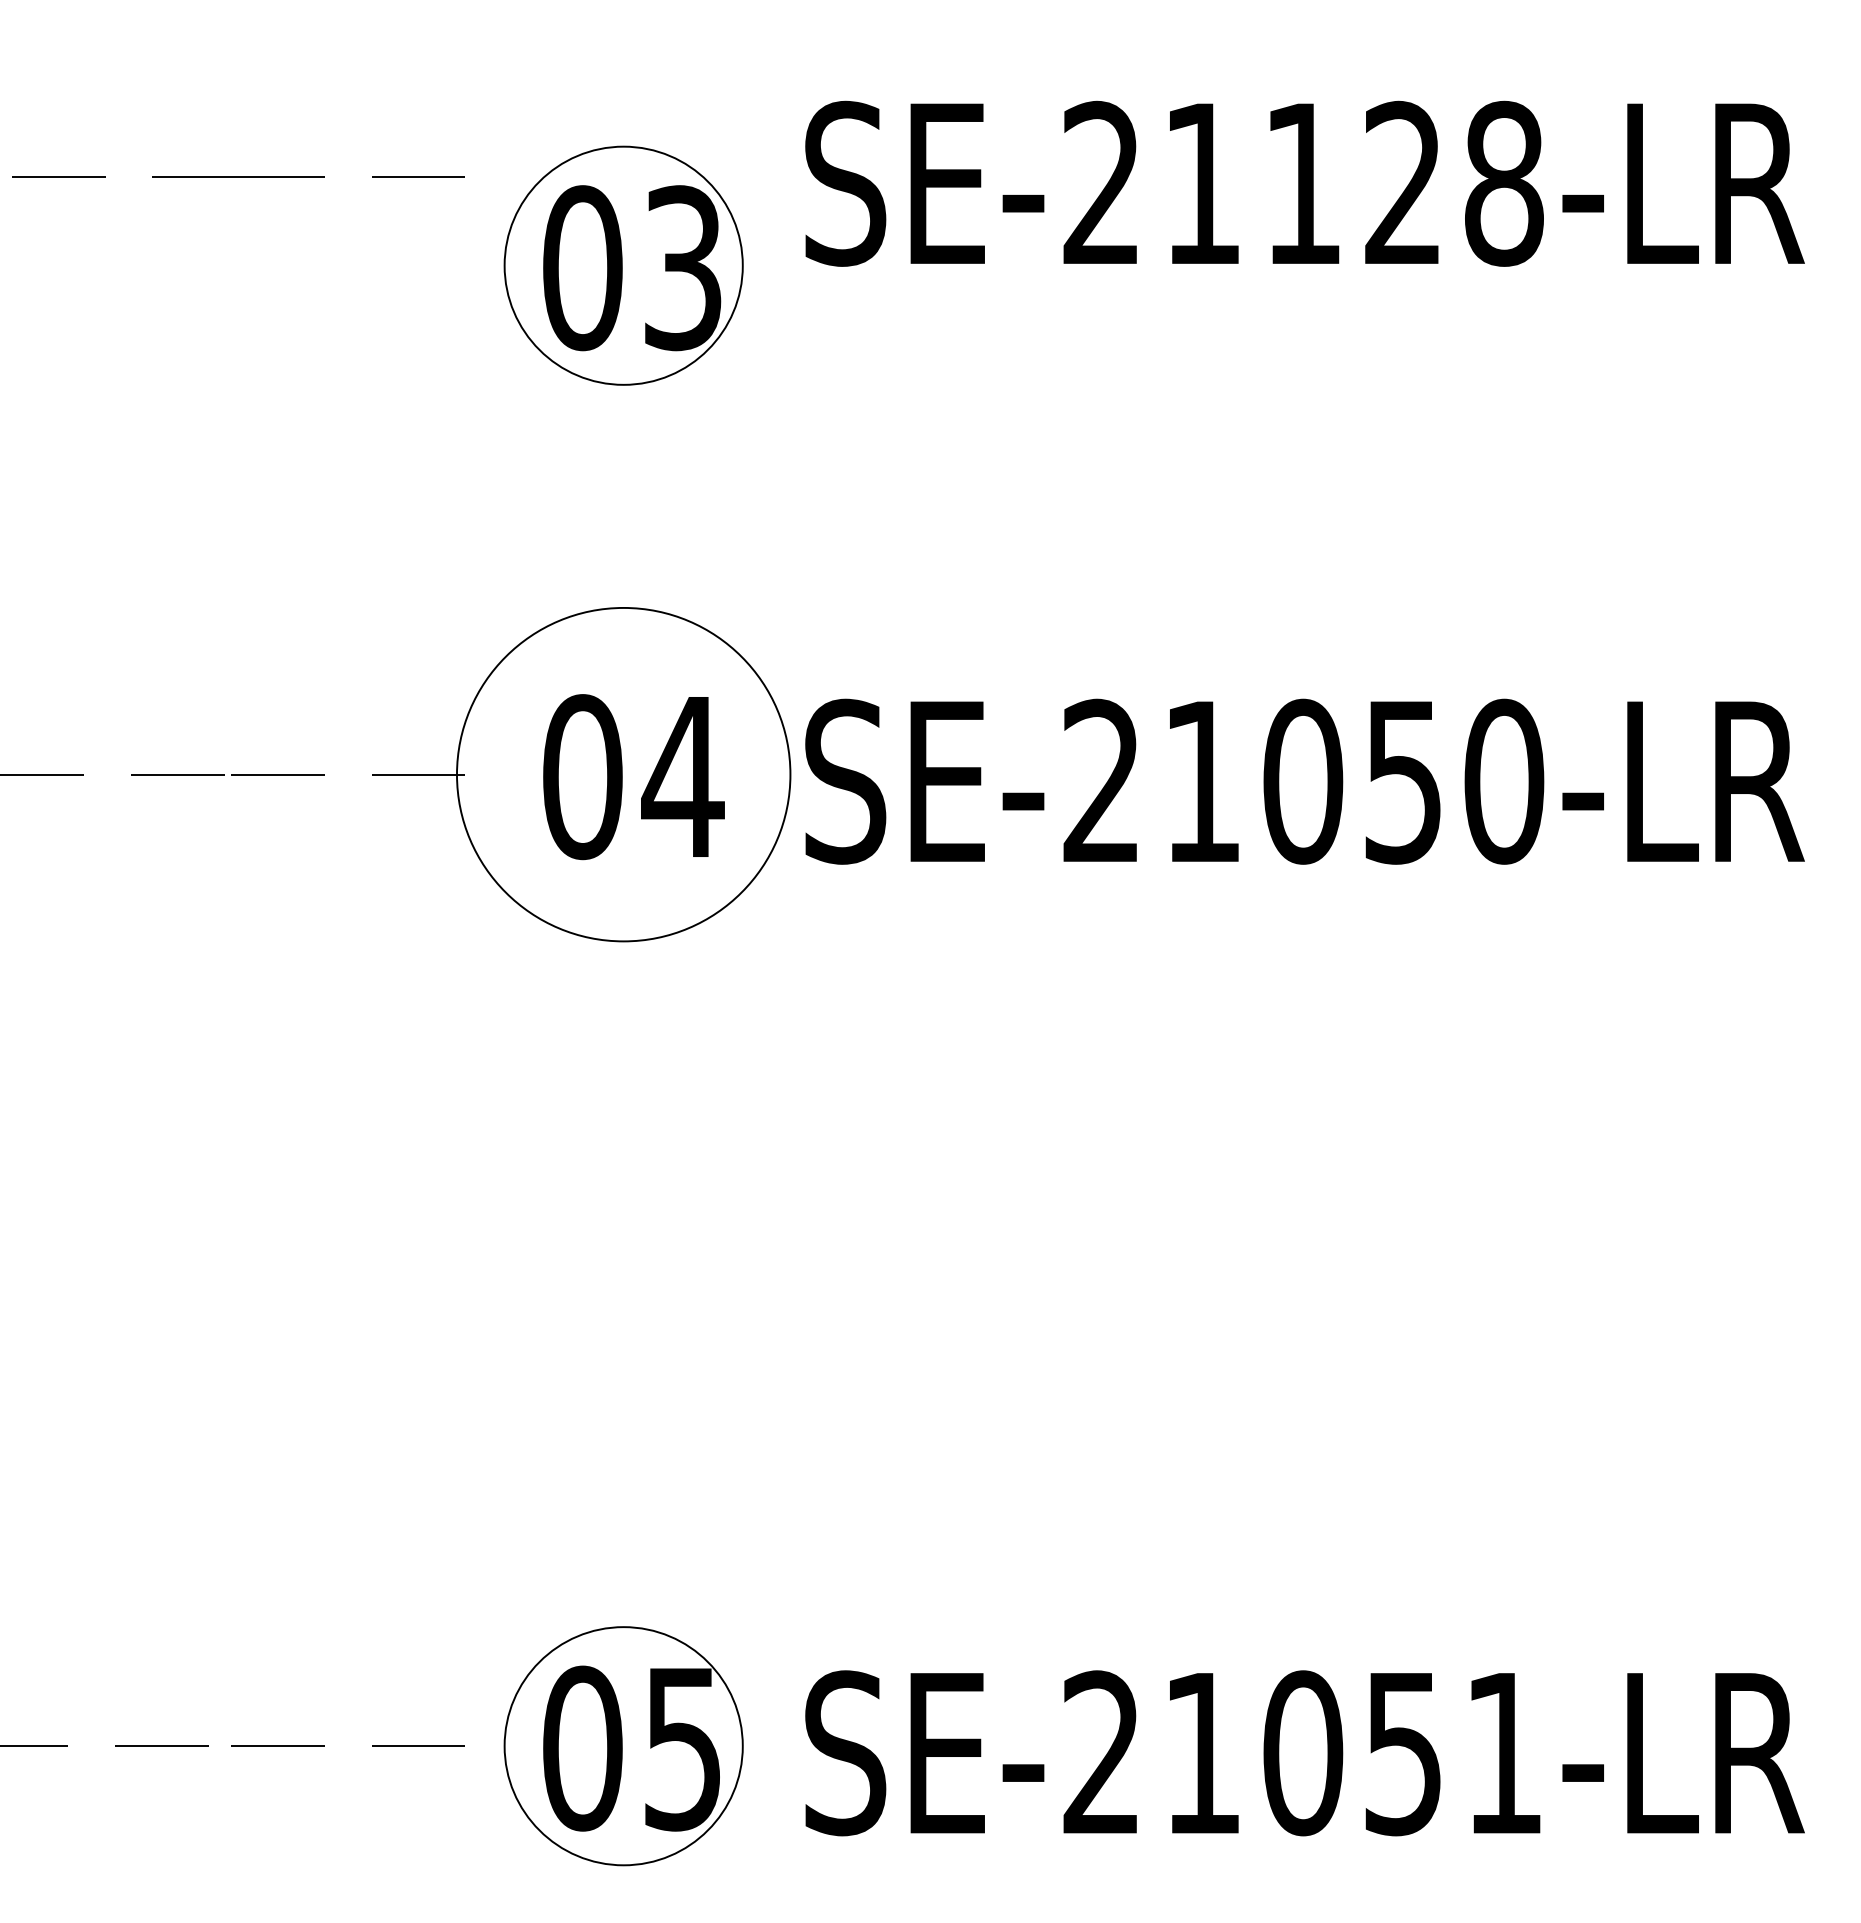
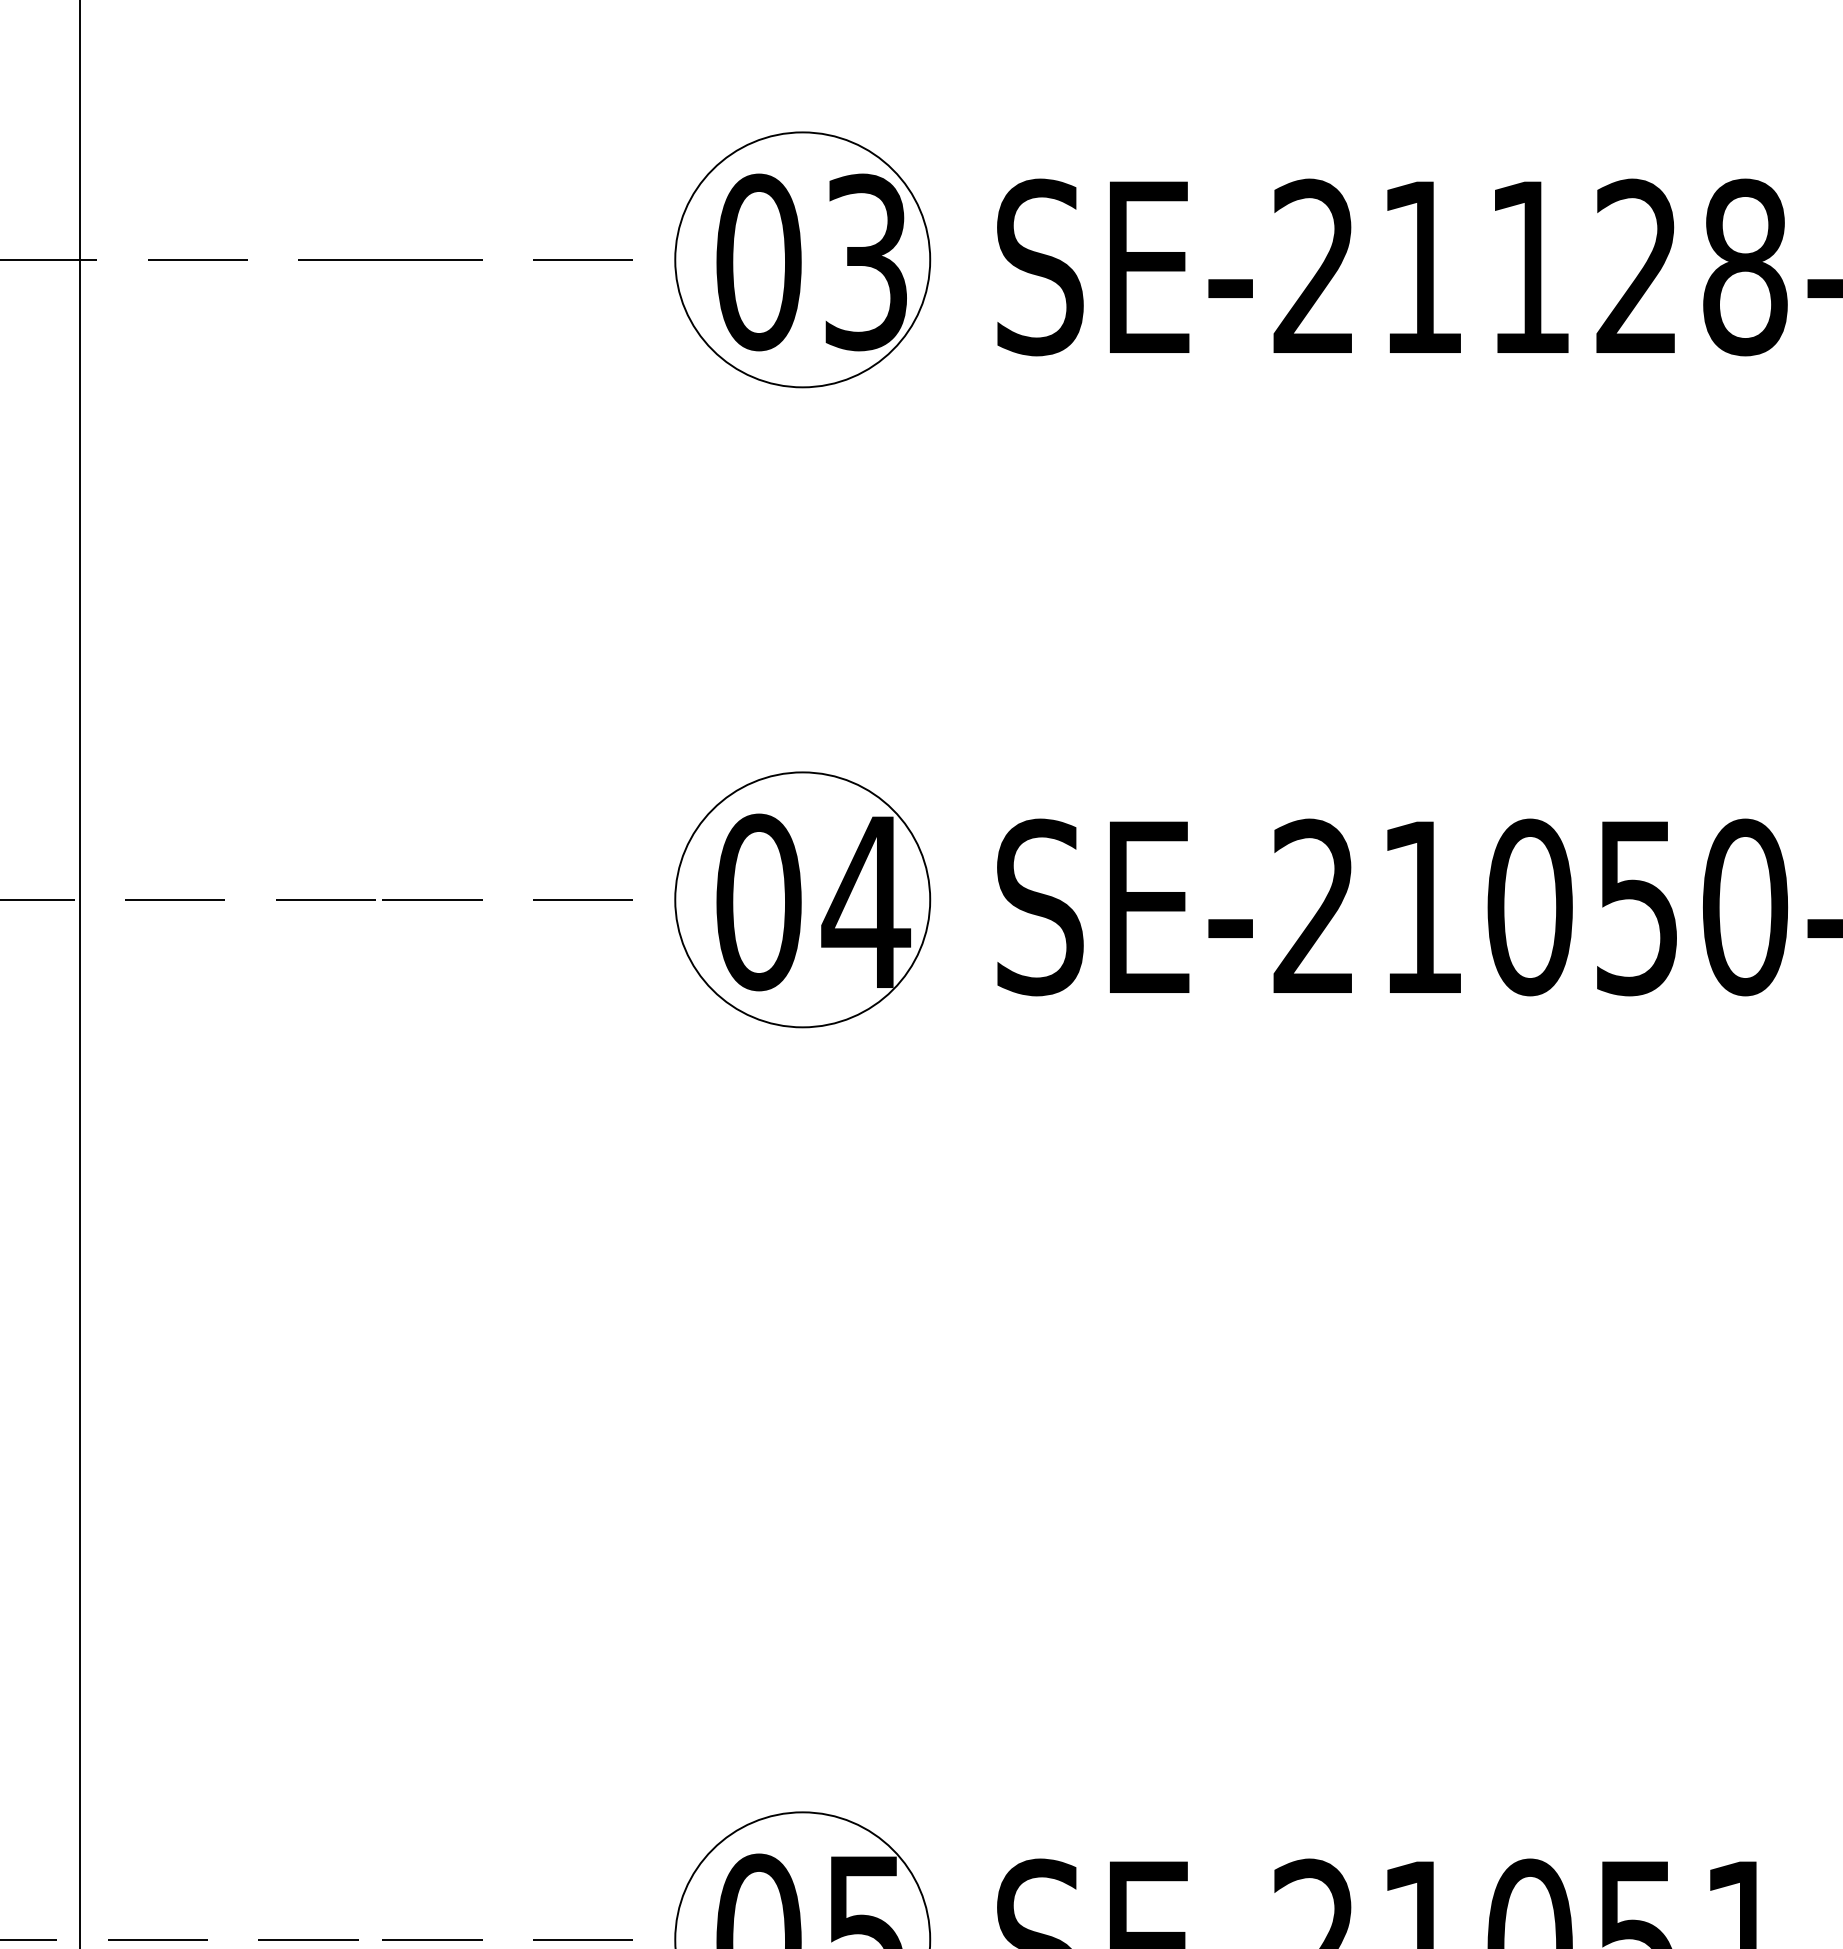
part: (623, 265) -> (802, 259), moved
circle: (623, 774) -> (802, 899), size x0.71

